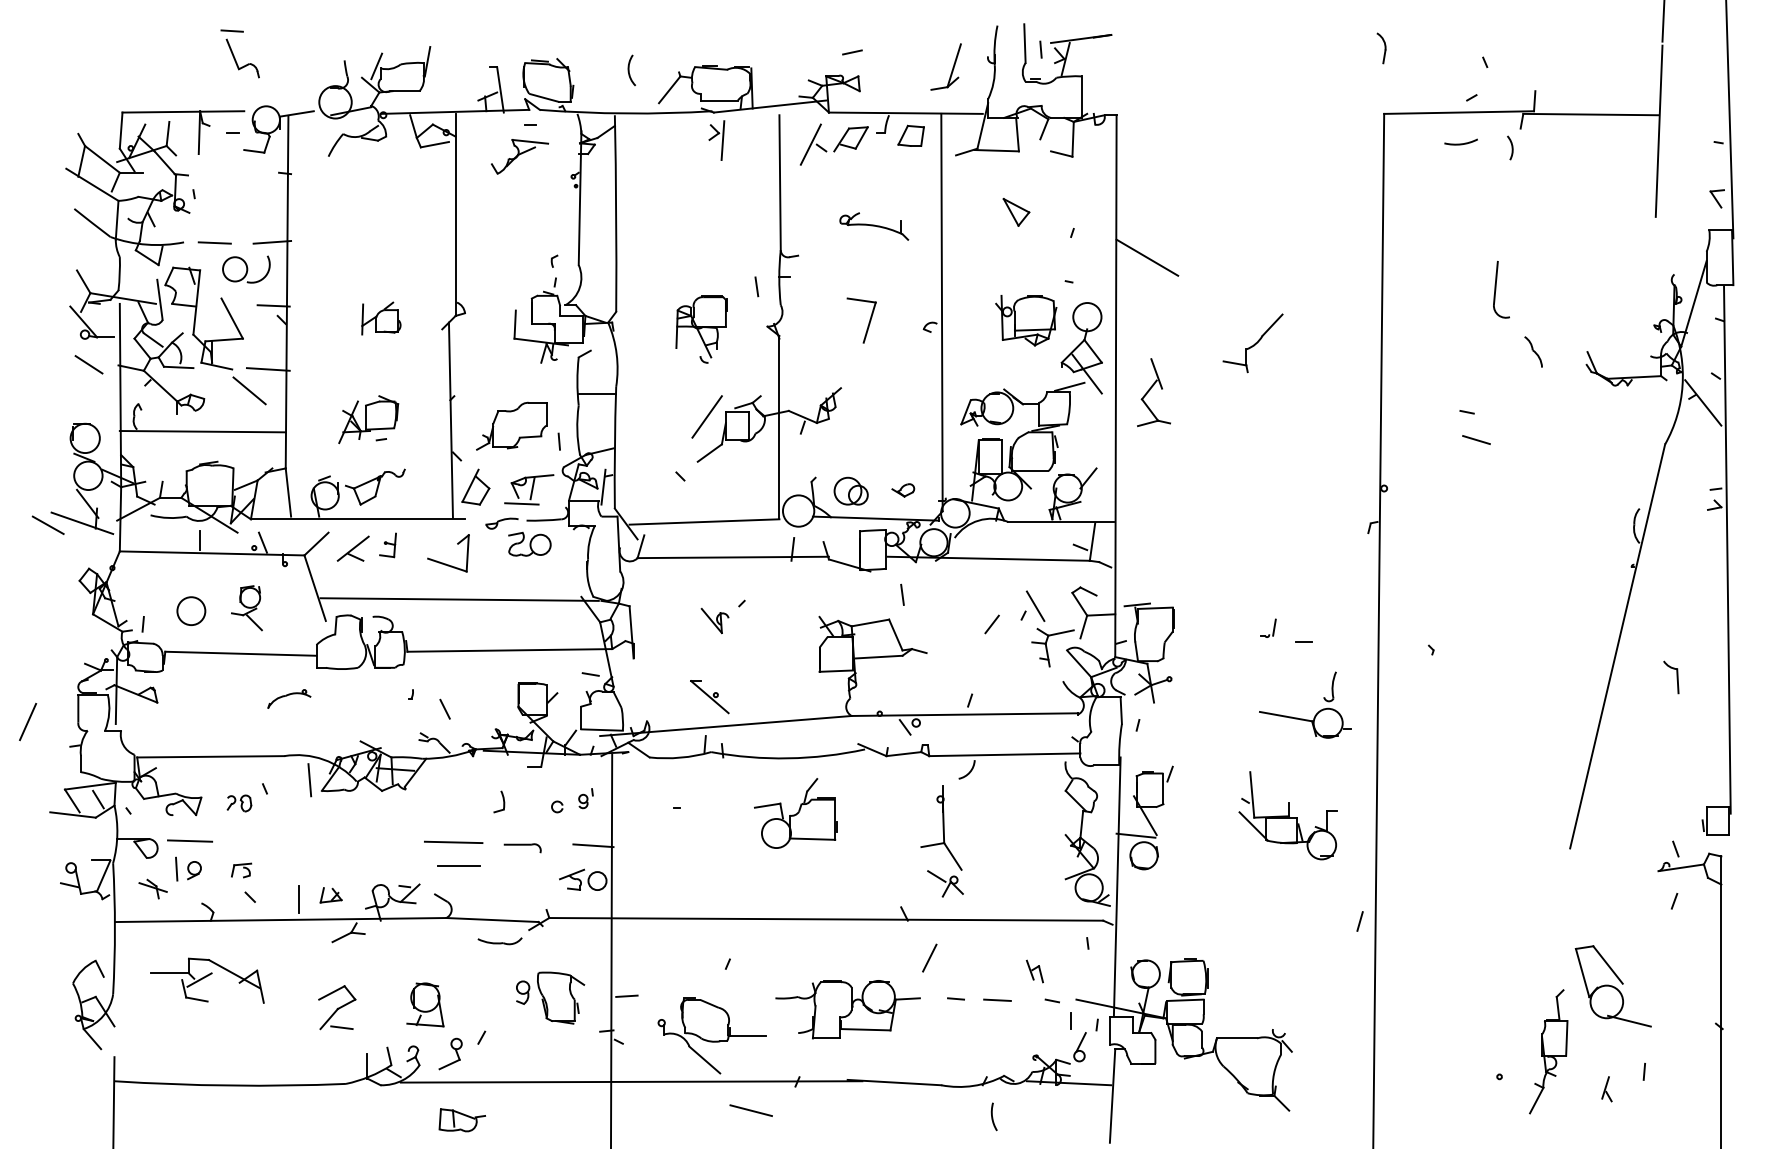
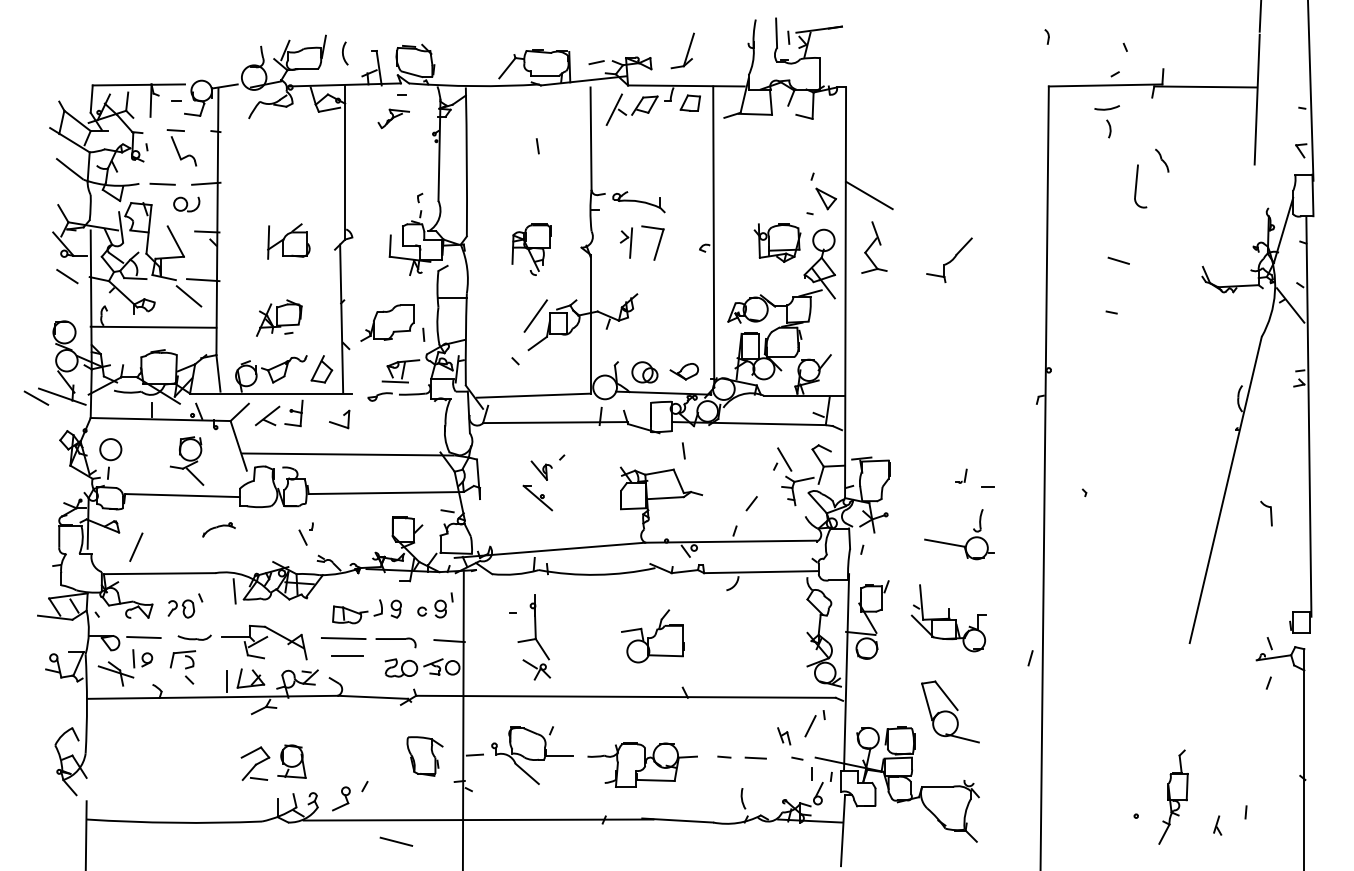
part: (1381, 48) -> (1046, 36), size x0.62
line: (852, 52) -> (596, 62), moved
part: (239, 53) -> (181, 147), moved
part: (952, 67) -> (687, 51), moved
arc: (629, 69) -> (343, 52), moved
part: (716, 140) -> (626, 243), moved
arc: (1511, 147) -> (1109, 128), moved
part: (519, 156) -> (393, 118), size x0.71
part: (1016, 212) -> (826, 199), moved
part: (874, 226) -> (639, 202), moved
part: (246, 269) -> (186, 204), size x0.71
line: (756, 286) -> (537, 146), moved
part: (1501, 289) -> (1140, 186), moved
part: (381, 318) -> (289, 241), size x1.43
part: (1533, 351) -> (1161, 160), moved
part: (1153, 392) -> (874, 247), moved
line: (1476, 439) -> (1118, 260), moved
part: (475, 486) -> (321, 368), moved
part: (903, 490) -> (684, 371), size x1.67
part: (529, 543) -> (401, 667), moved
part: (387, 545) -> (293, 413), size x1.43
part: (447, 553) -> (339, 419), size x0.62
part: (246, 607) -> (186, 460), size x1.43
circle: (191, 610) -> (110, 449), moved
line: (991, 624) -> (751, 503), moved
part: (709, 697) -> (537, 498), moved
line: (444, 708) -> (302, 537), moved
part: (1315, 714) -> (967, 541), moved
line: (28, 721) -> (136, 546), moved
part: (585, 798) -> (443, 605), size x1.67
part: (239, 803) -> (181, 609), size x1.43
part: (795, 813) -> (652, 636), moved
part: (1287, 815) -> (948, 618), moved
part: (941, 841) -> (533, 637), moved
part: (522, 848) -> (395, 643), size x1.43
part: (241, 870) -> (182, 659), size x1.67
part: (152, 888) -> (115, 673), size x1.67
part: (330, 895) -> (250, 678), size x1.67
line: (1359, 921) -> (1030, 658), moved
part: (499, 941) -> (194, 637), moved
line: (929, 957) -> (810, 725), moved
part: (207, 980) -> (263, 642), moved
part: (1612, 986) -> (949, 712), moved
part: (523, 992) -> (396, 609), moved
part: (425, 1004) -> (292, 761), moved
part: (711, 1035) -> (532, 755), moved
line: (750, 1110) -> (395, 841), moved
arc: (992, 1116) -> (742, 798), moved
part: (461, 1120) -> (349, 615), moved

